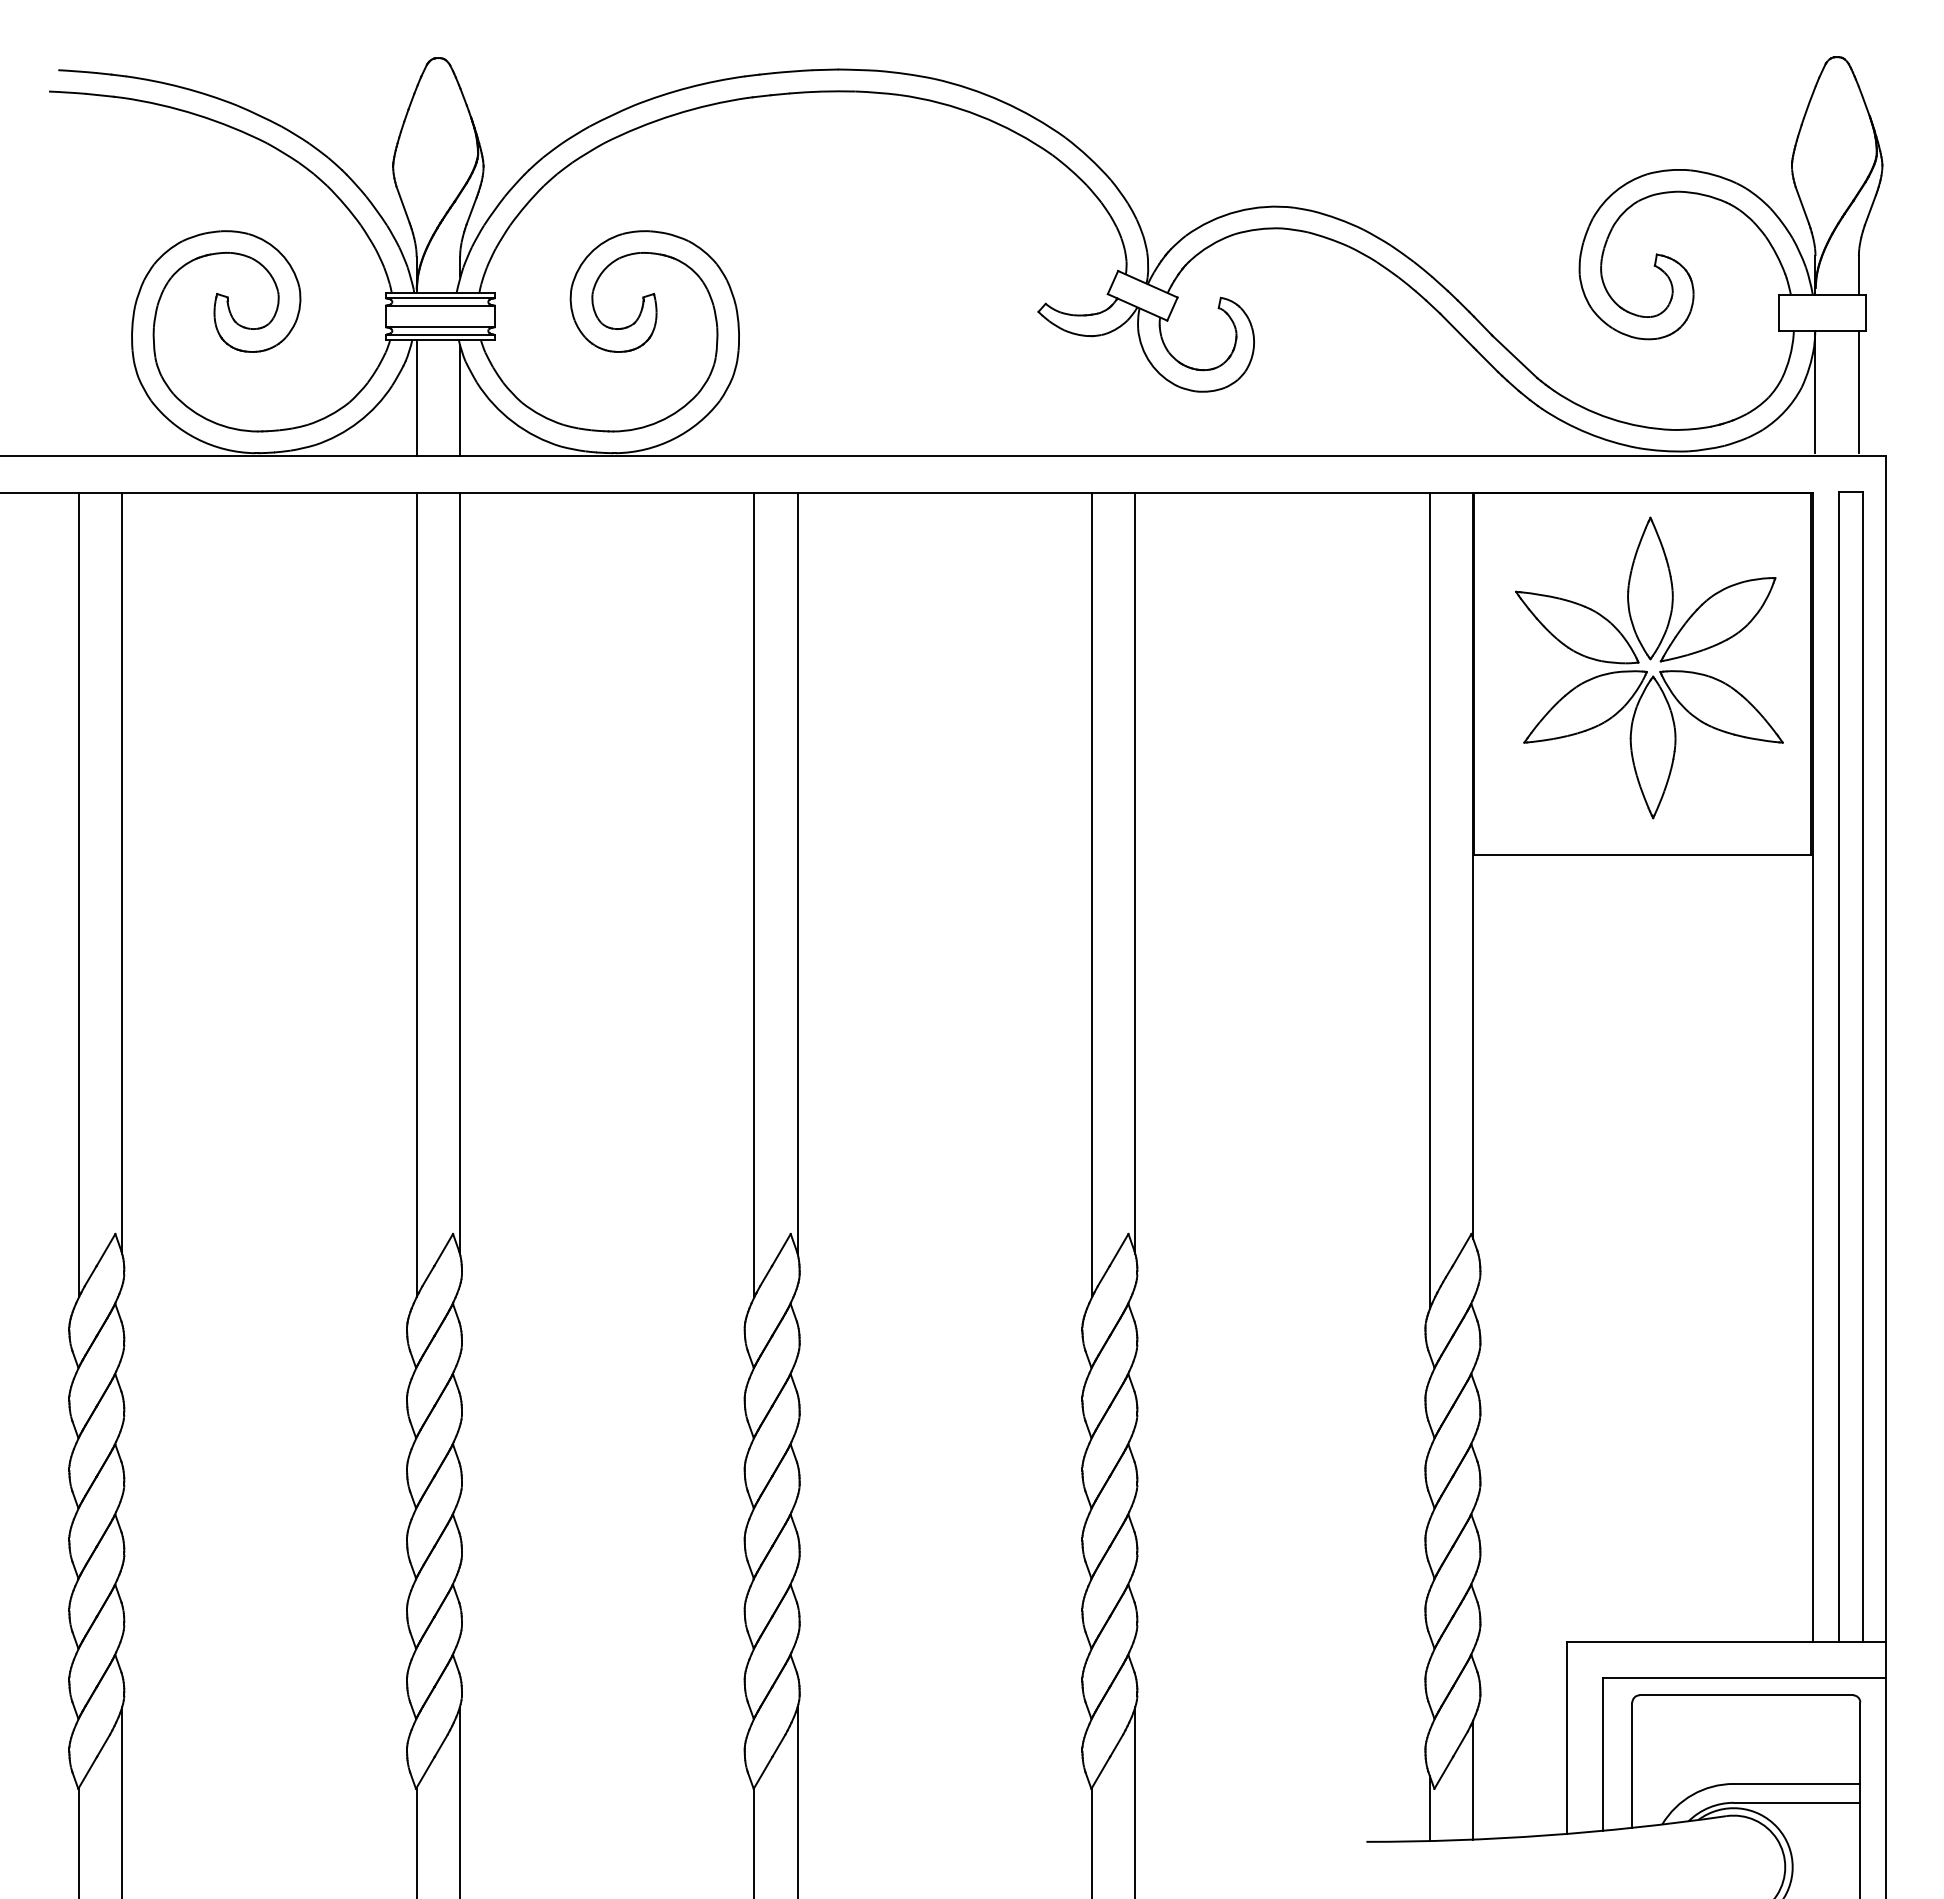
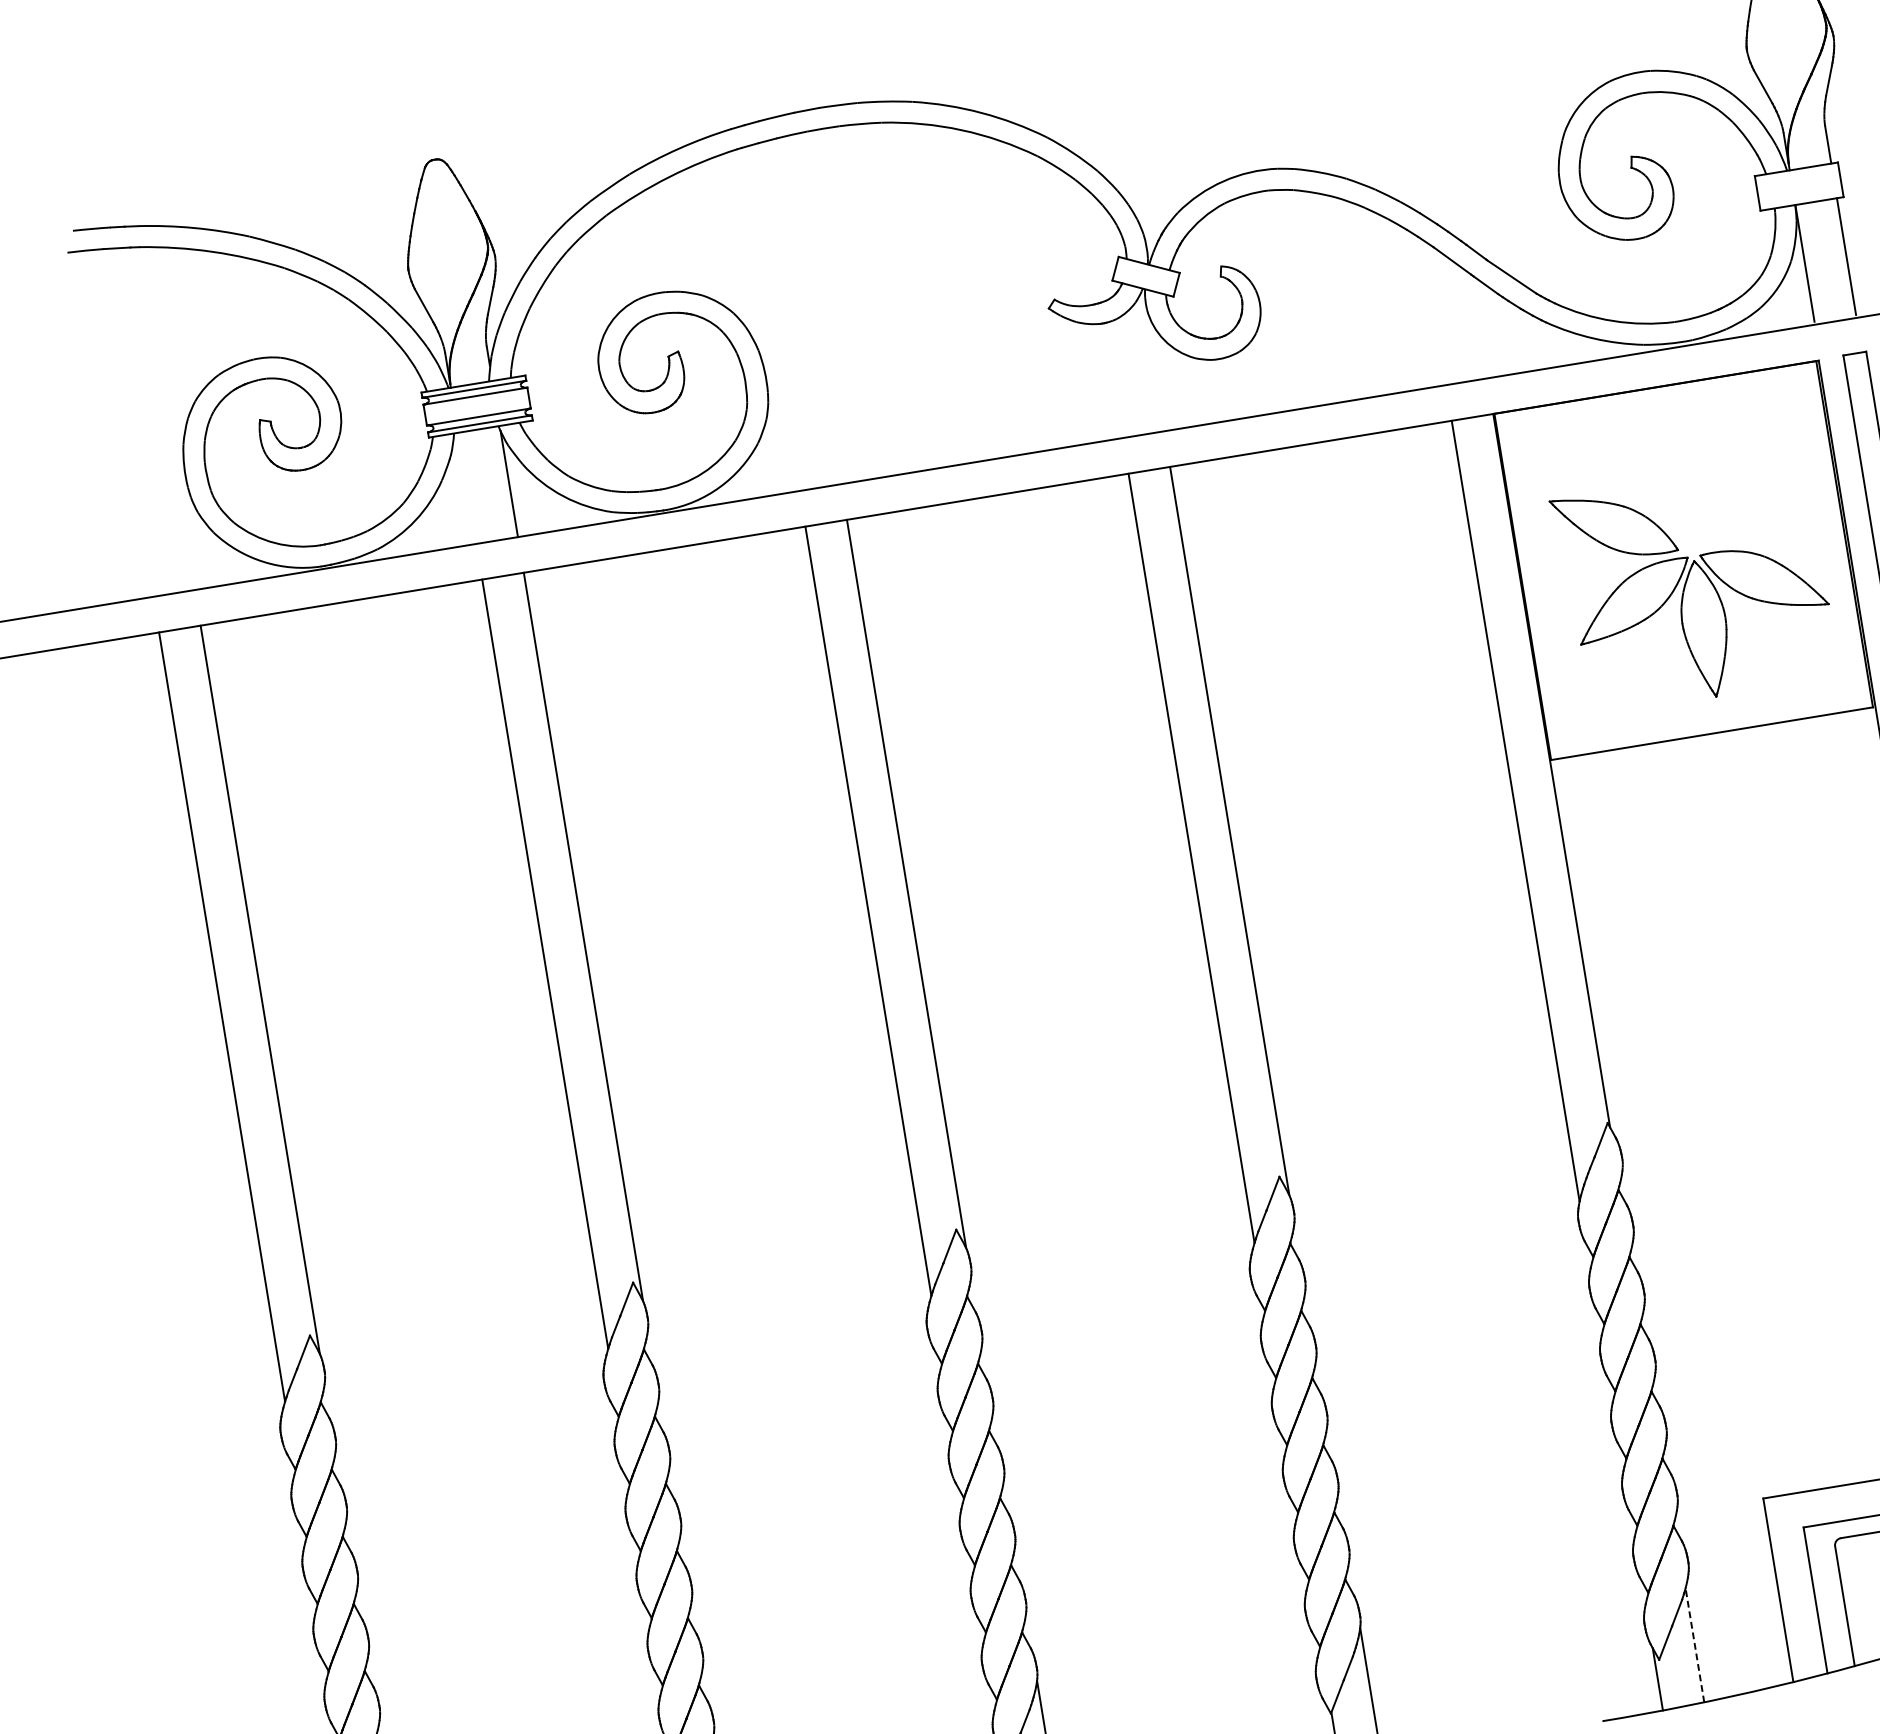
line: (416, 397) -> (467, 487), removed
part: (1708, 597) -> (1734, 476), removed
line: (1473, 1779) -> (1695, 1644), solid -> dashed

